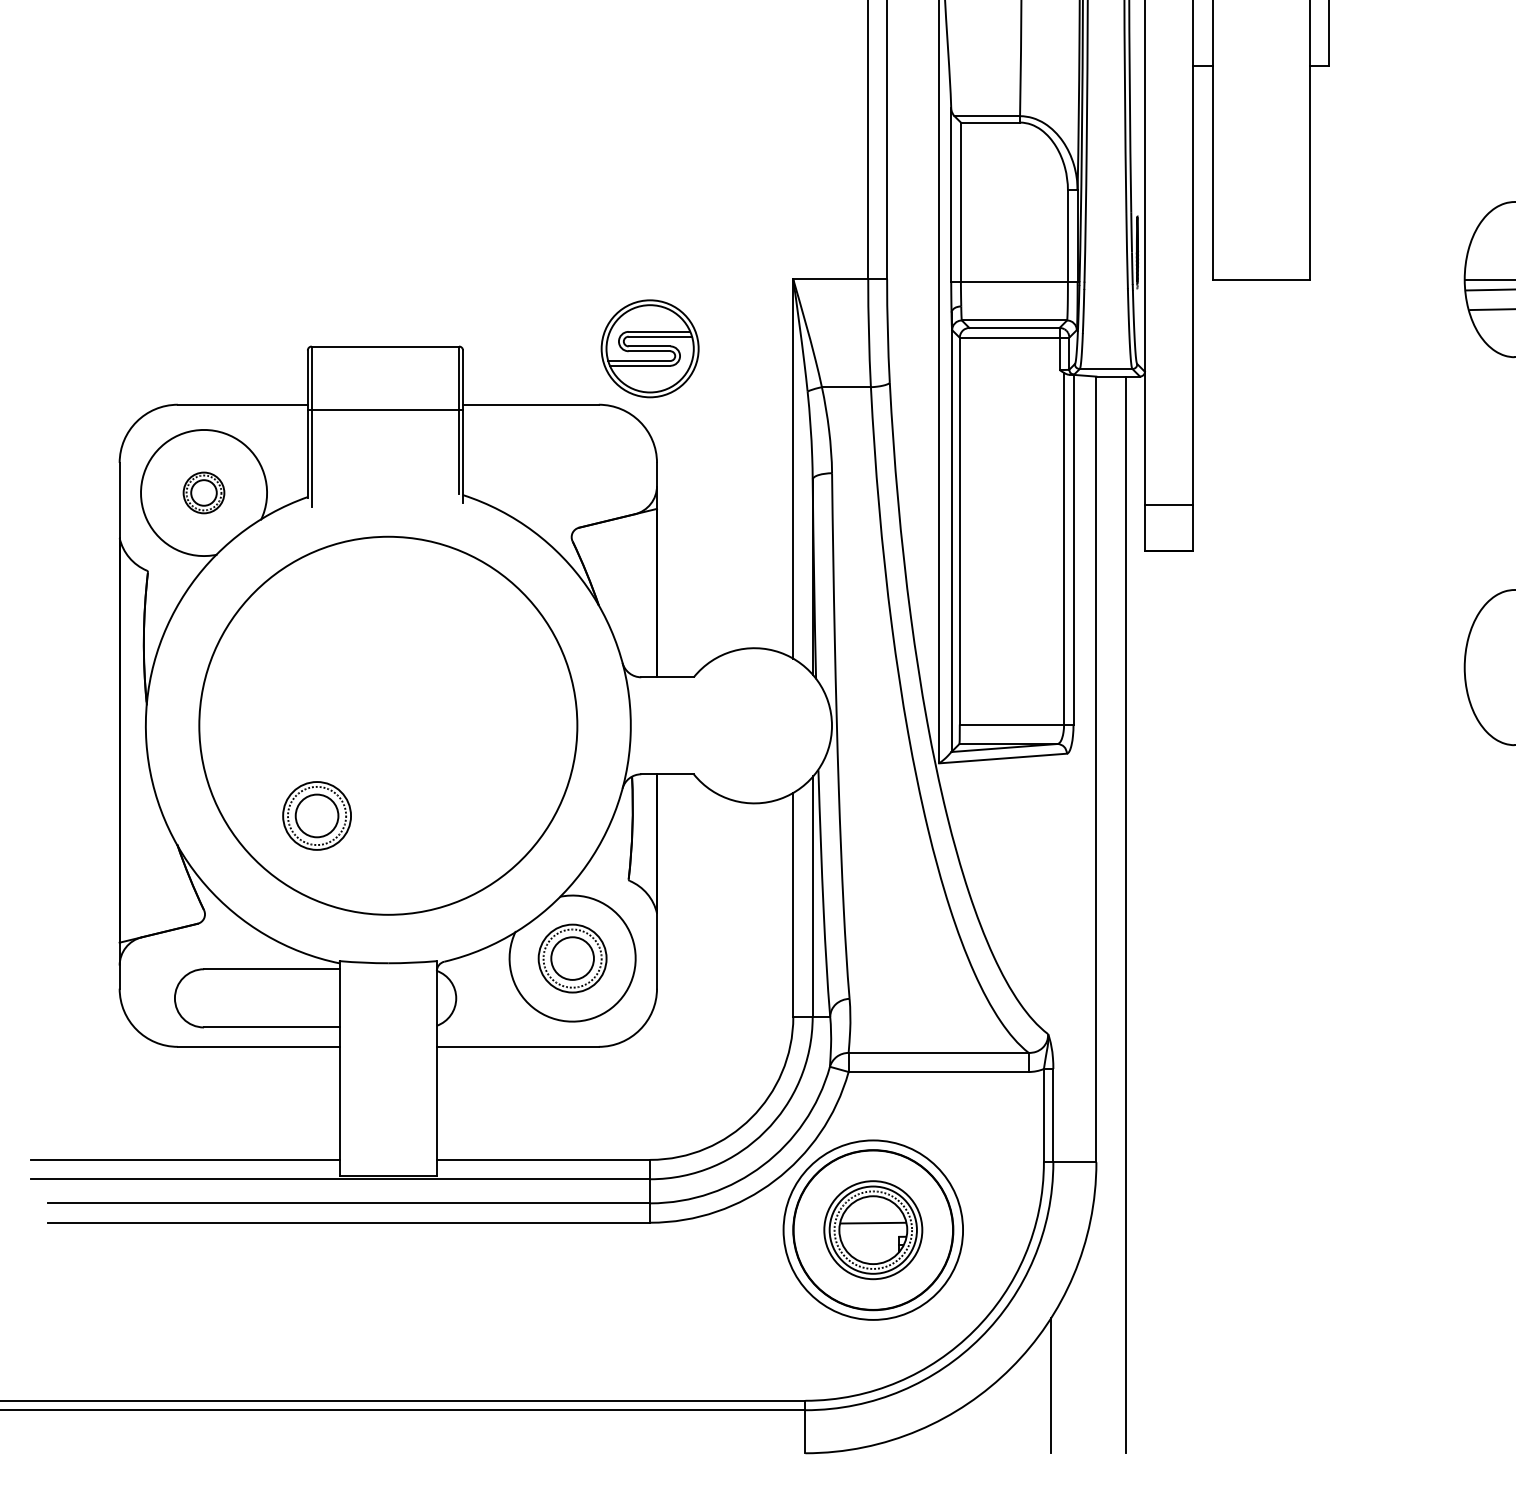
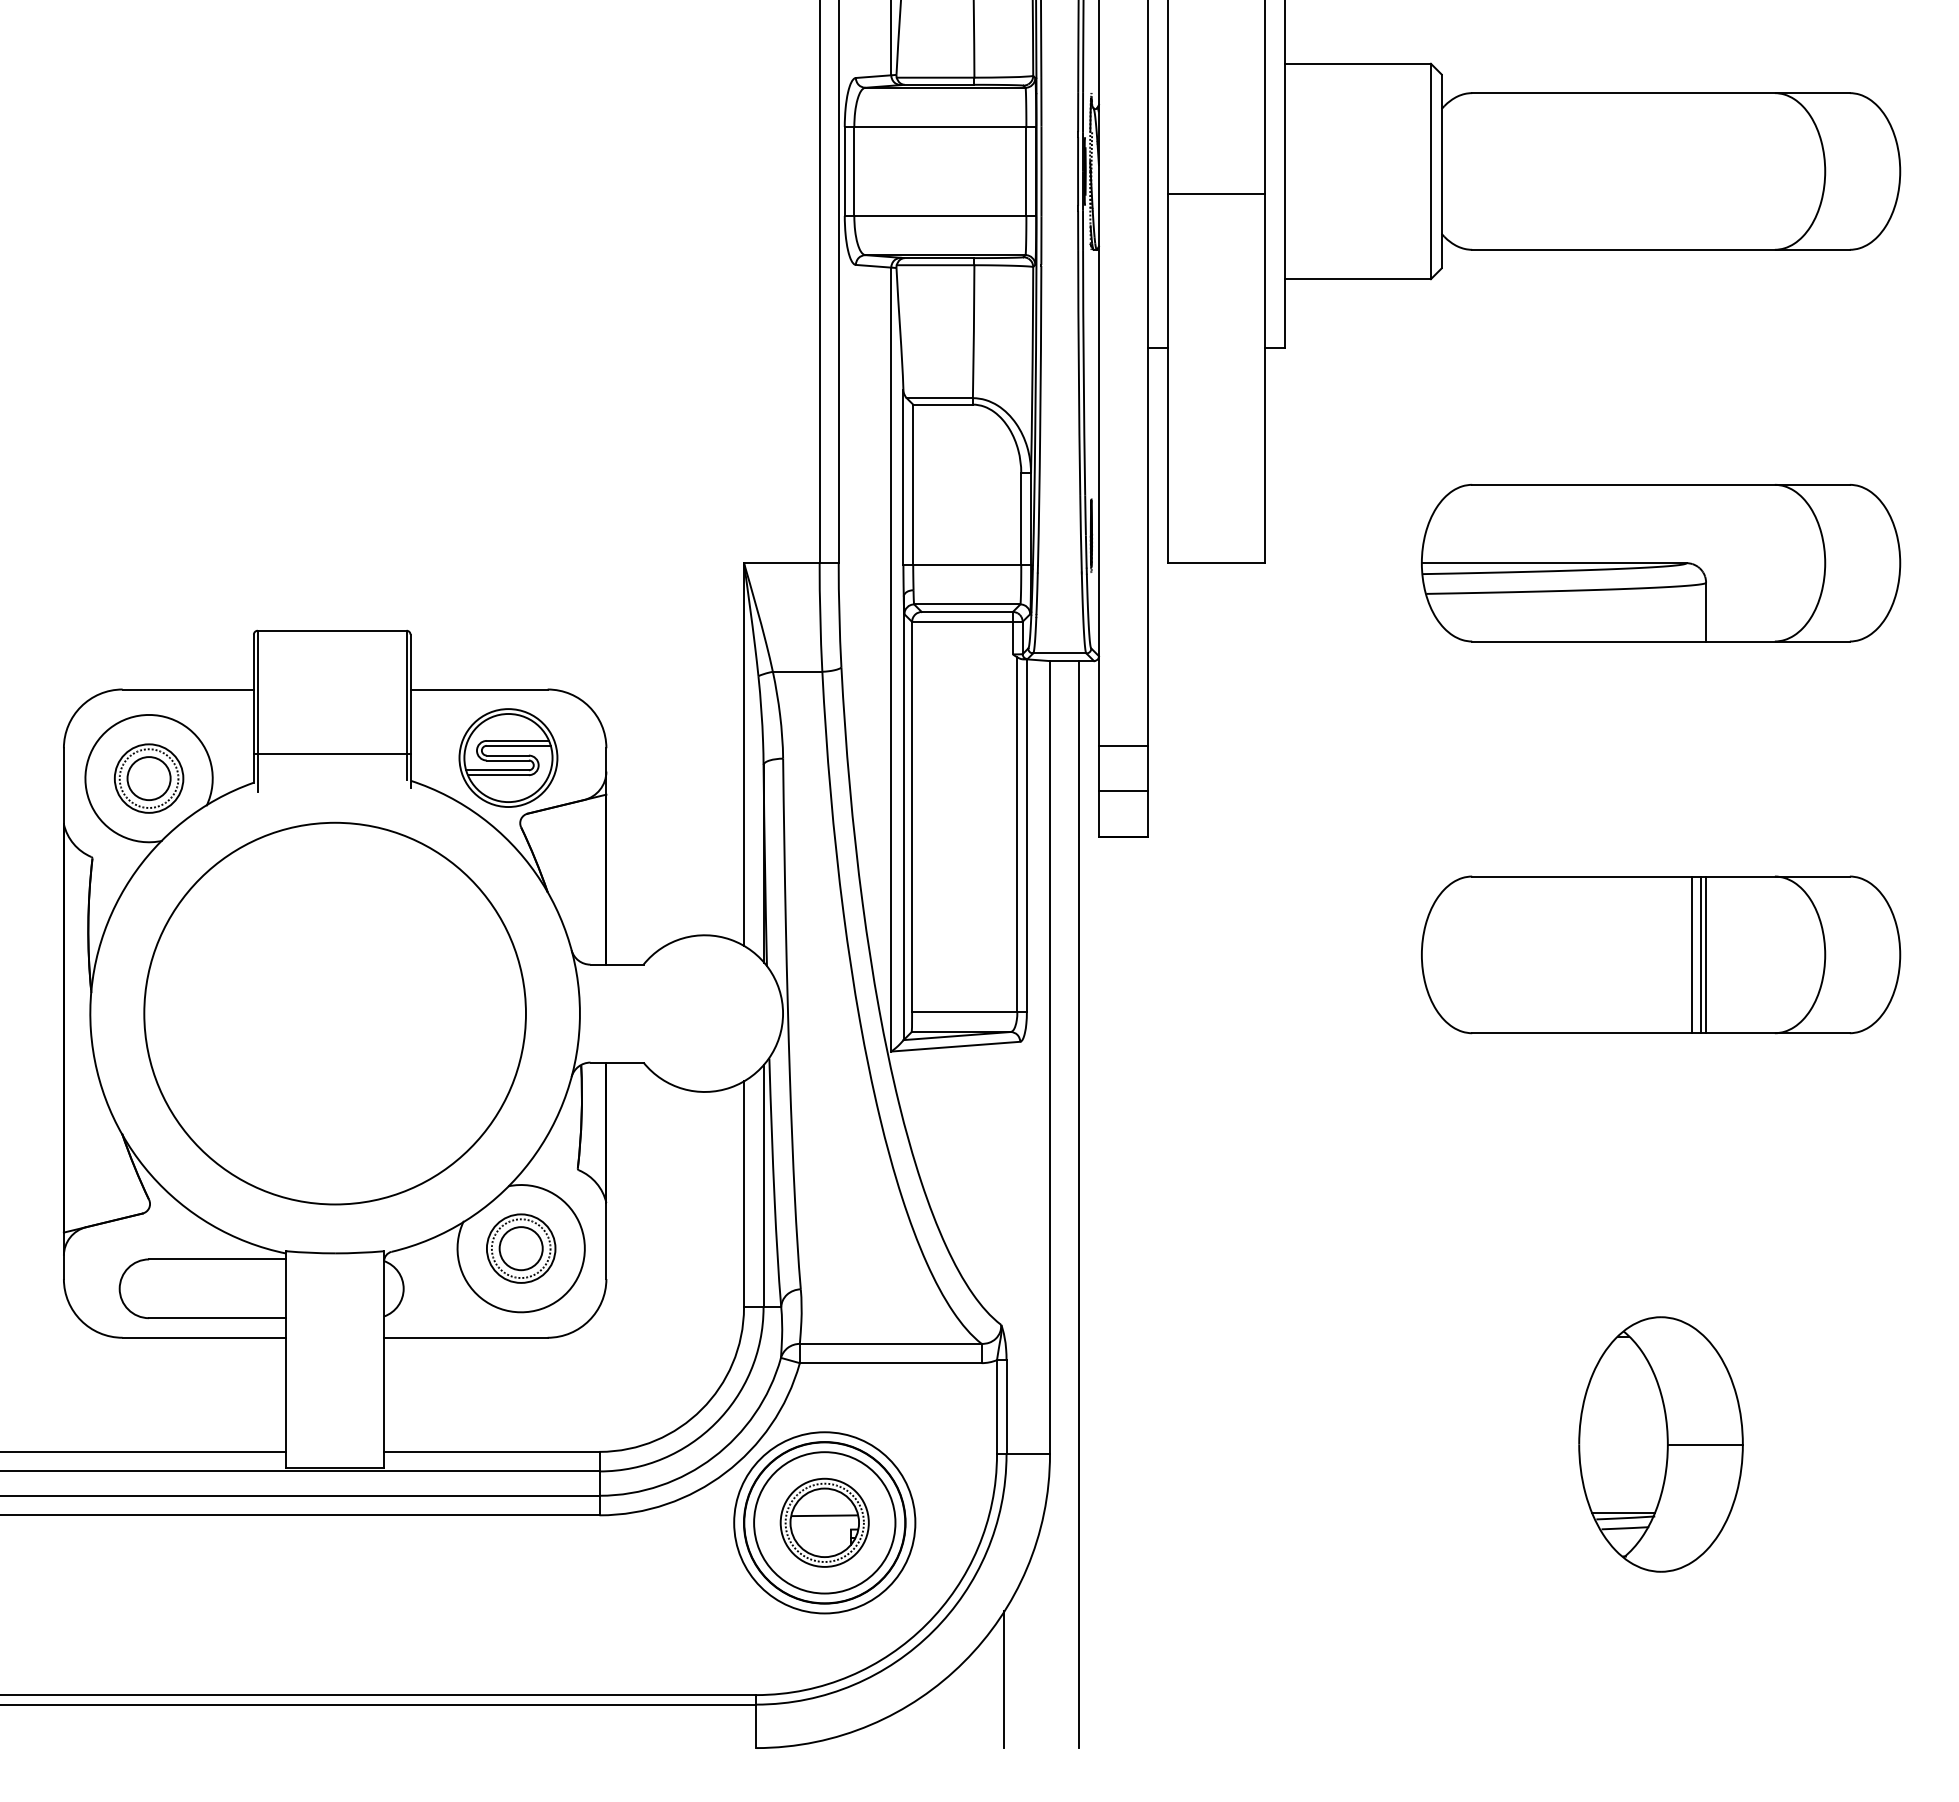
part: (650, 348) -> (508, 757), moved
line: (384, 409) -> (331, 753), moved
line: (1168, 461) -> (1122, 746), added
part: (203, 492) -> (148, 778), size x1.67
part: (317, 815) -> (263, 1104), removed
circle: (873, 1229) -> (824, 1522), size x1.43

